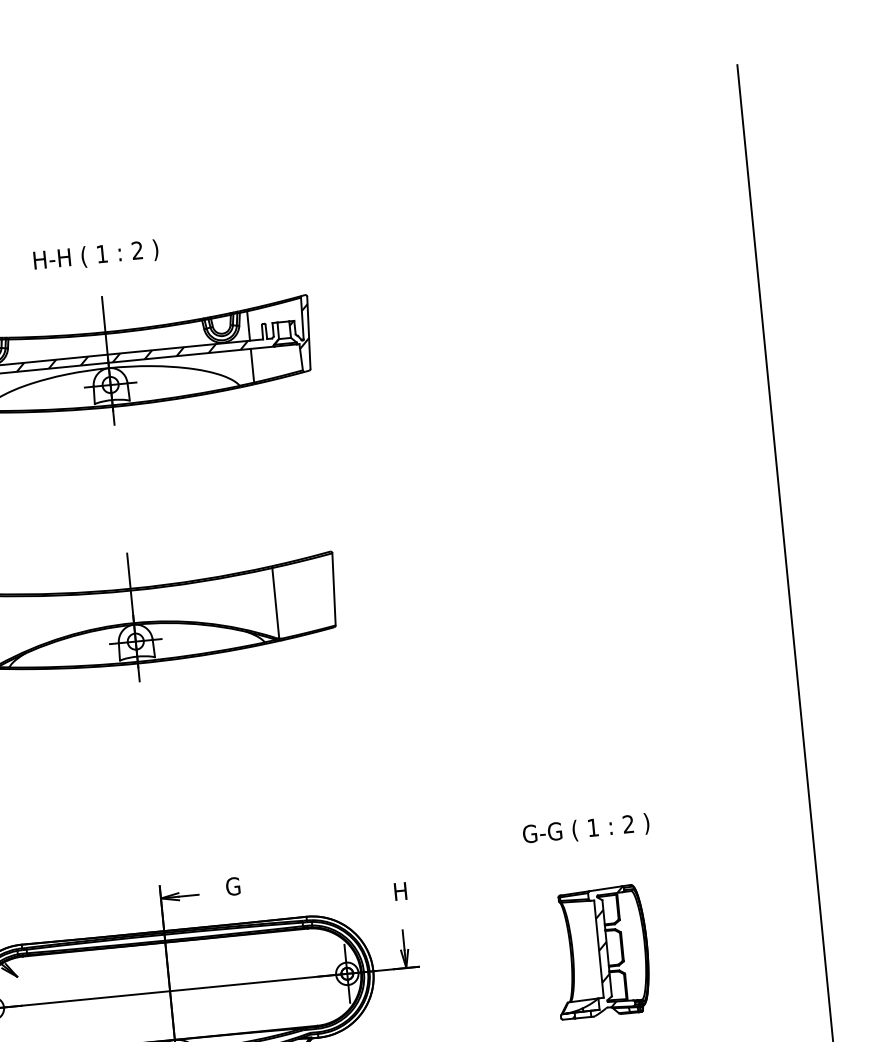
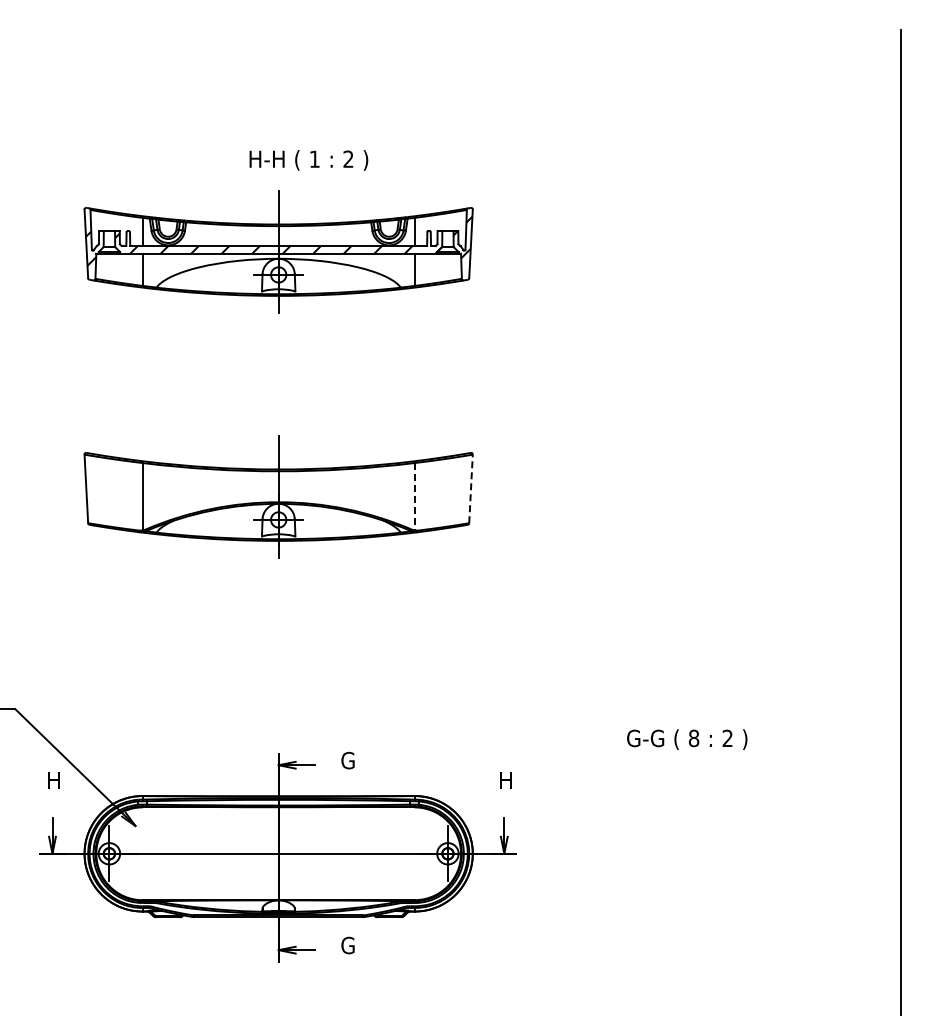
text: (95, 256) -> (308, 160), moved
line: (334, 588) -> (471, 488), solid -> dashed
line: (275, 603) -> (414, 496), solid -> dashed
text: (592, 827) -> (693, 738), 1 -> 8
part: (601, 951) -> (690, 856), removed

